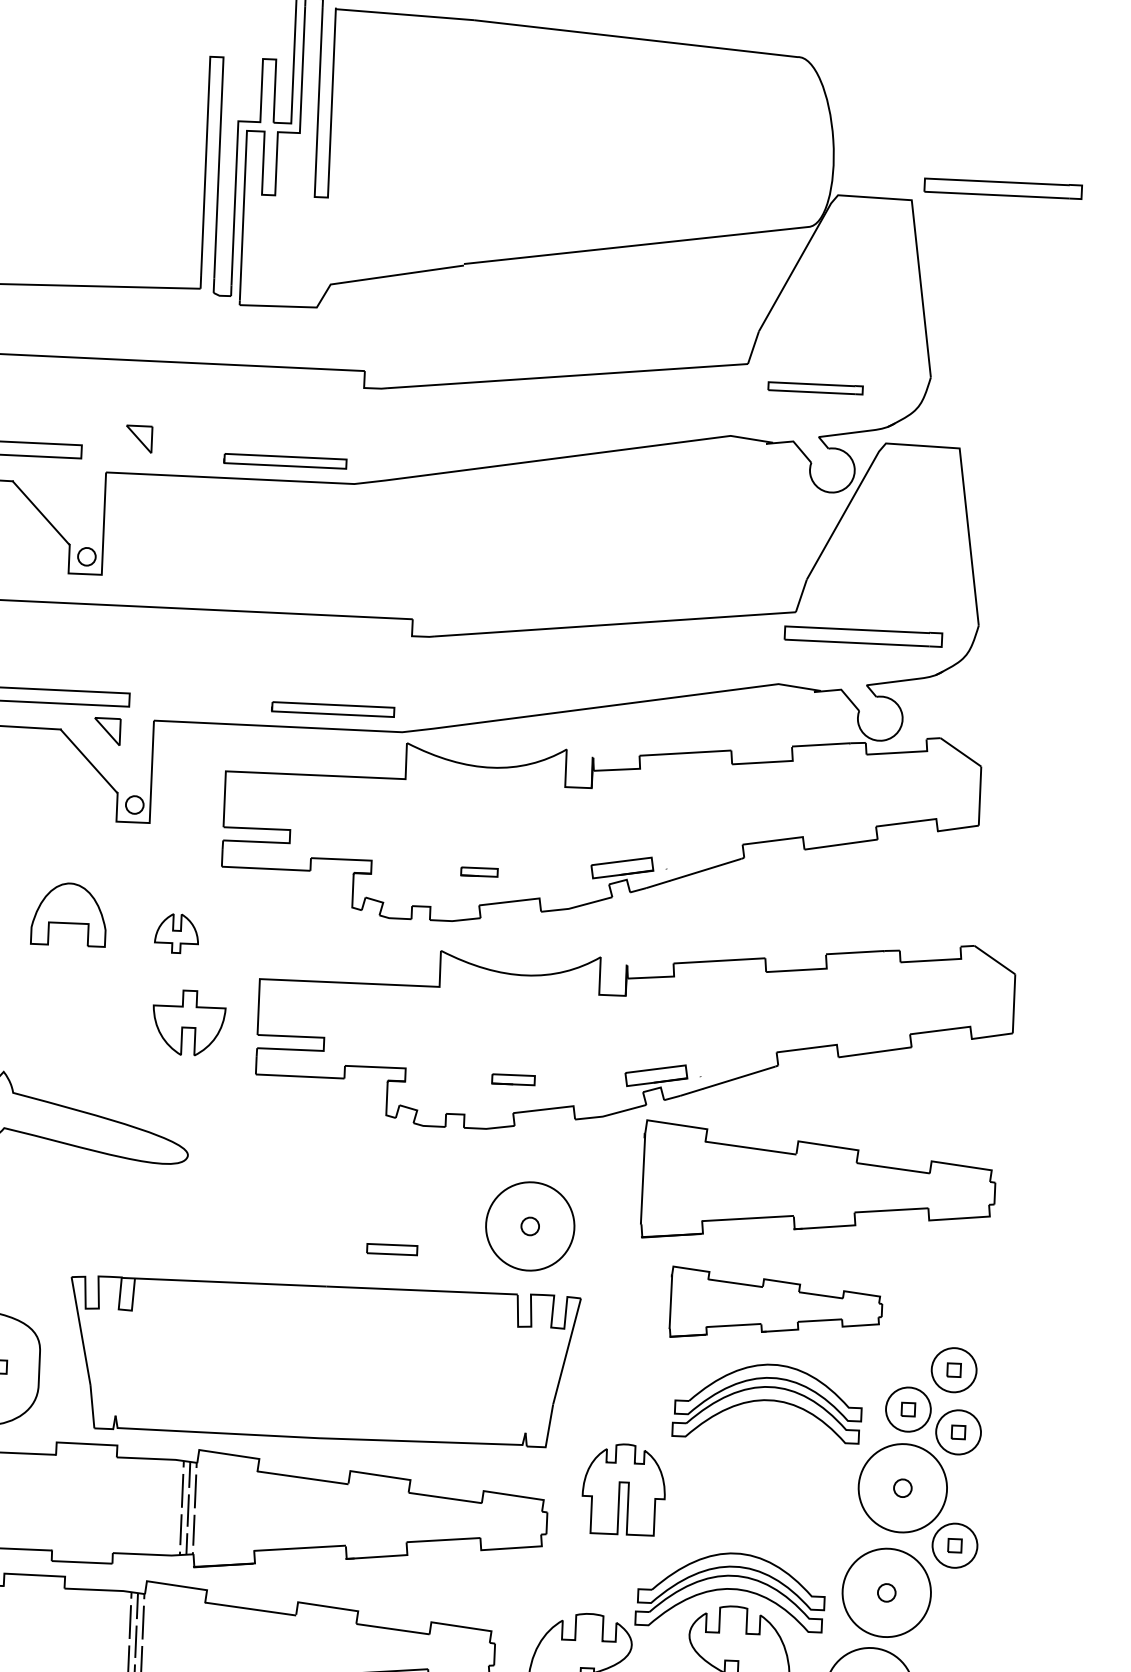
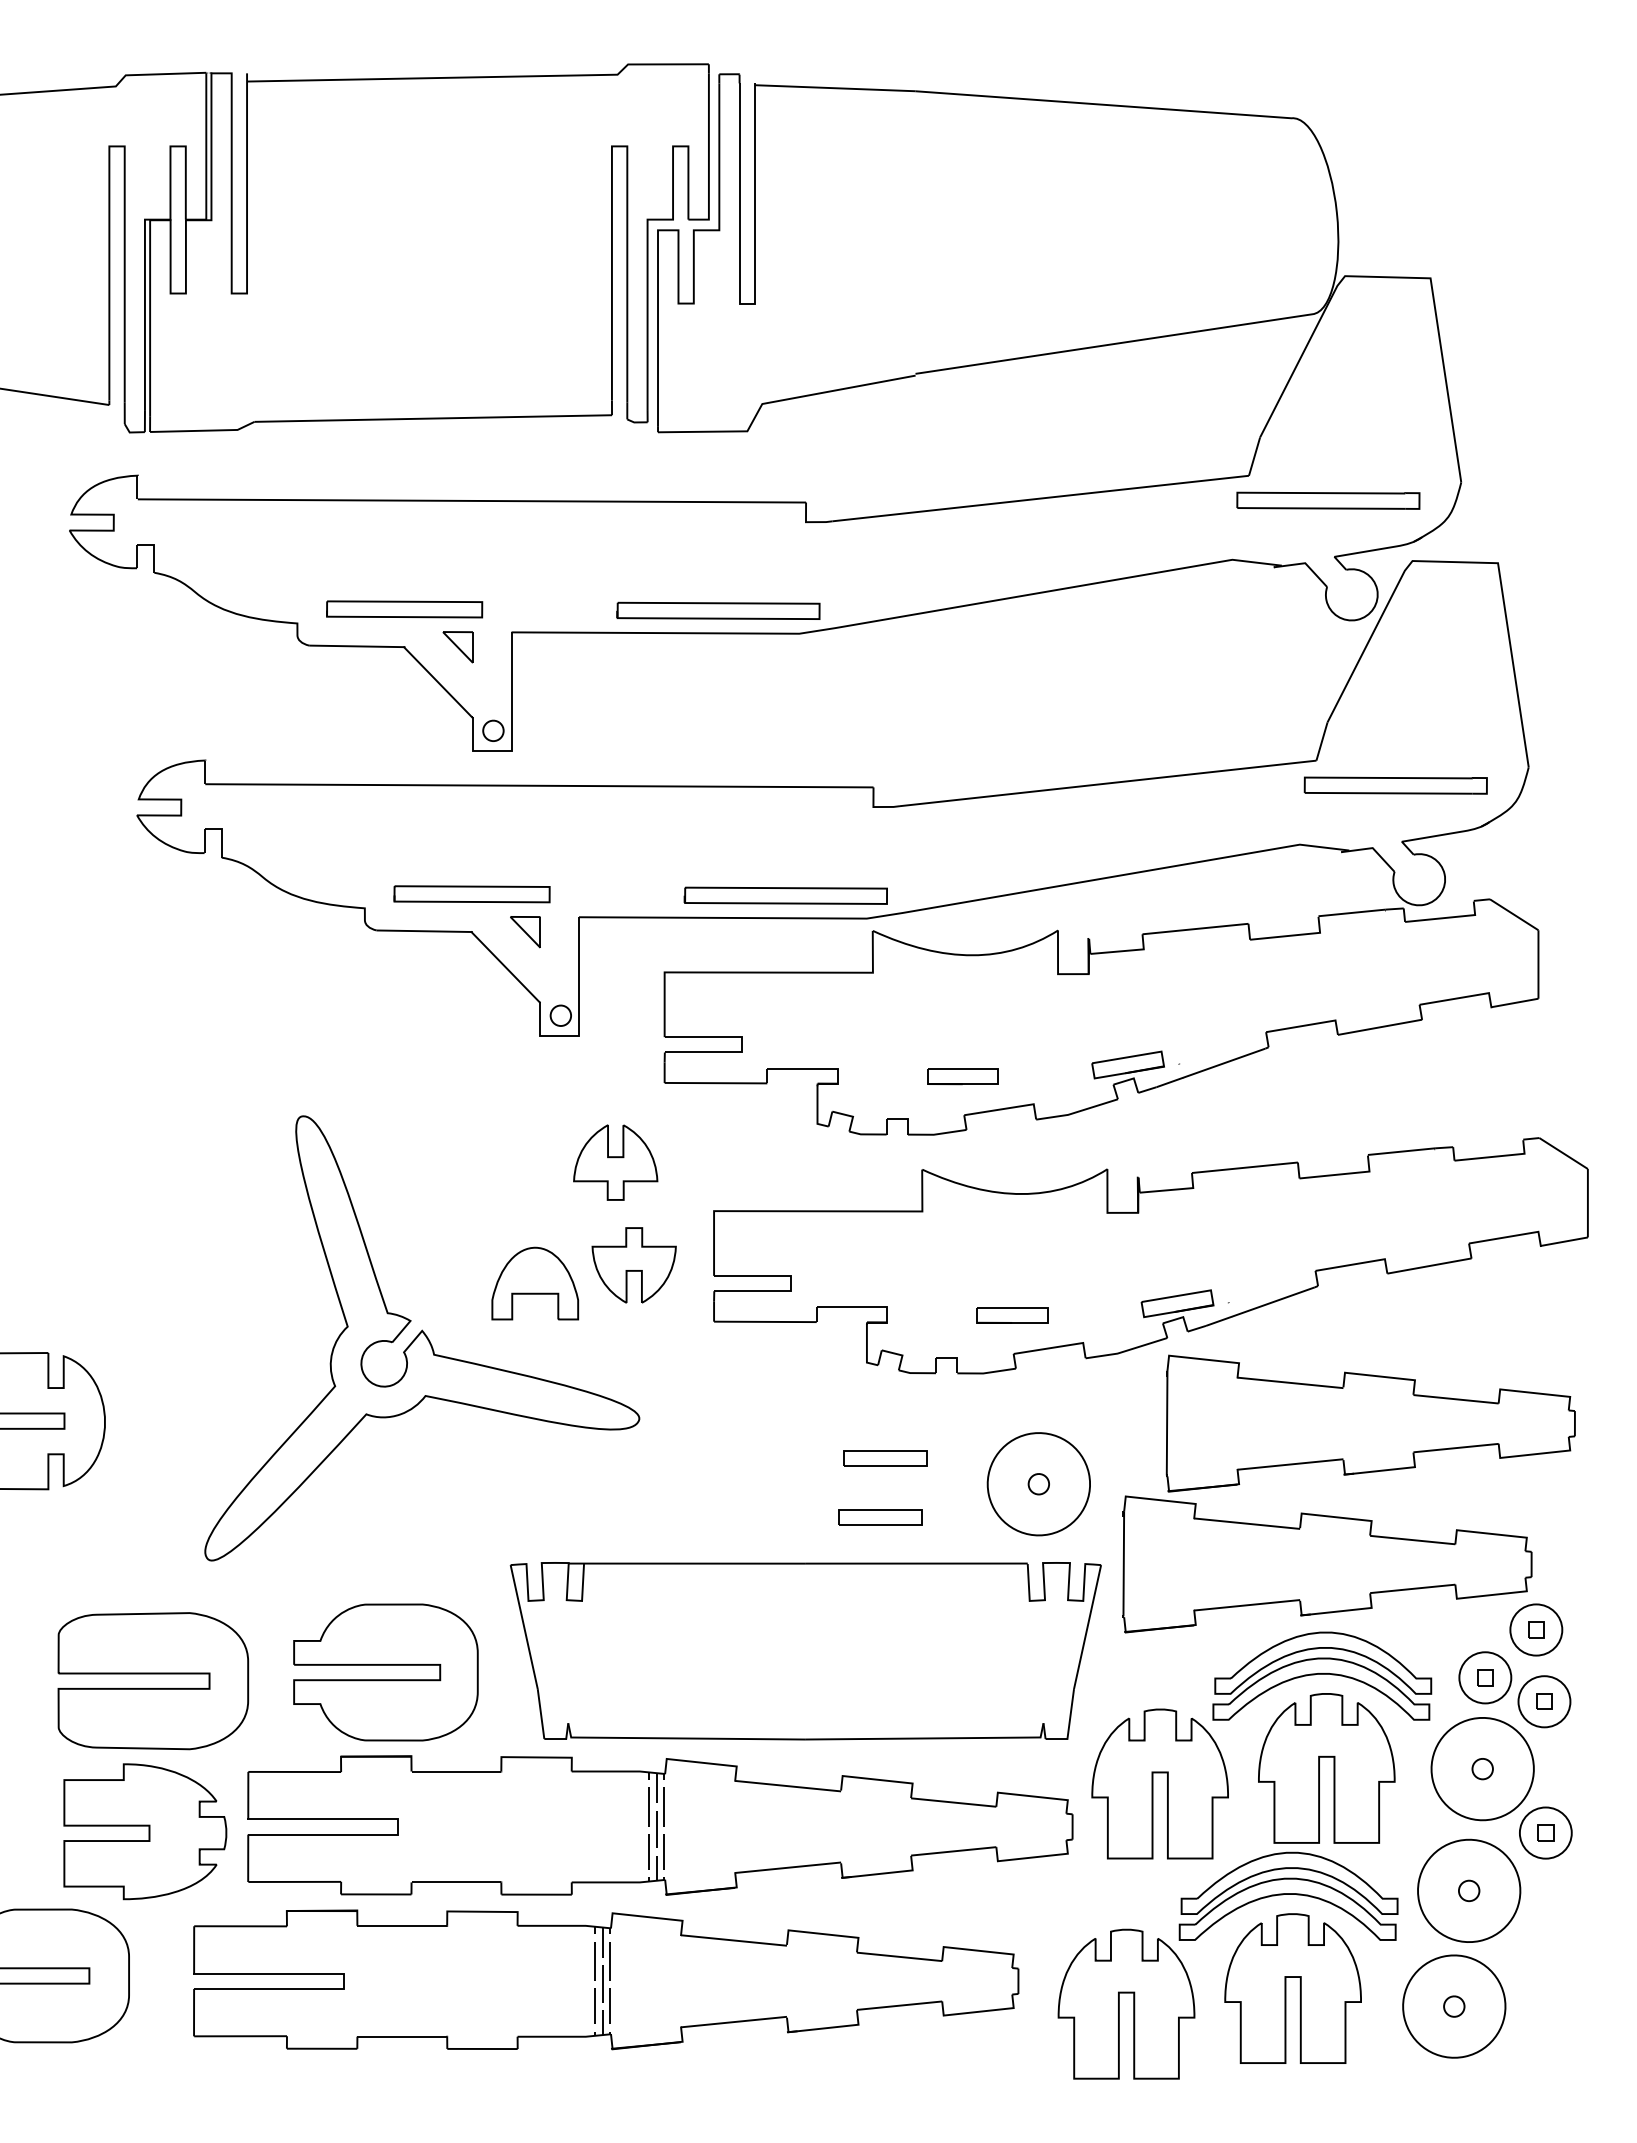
part: (1002, 188) -> (1535, 260), removed
part: (815, 388) -> (1328, 500), size x1.67
part: (138, 439) -> (457, 647), moved
part: (285, 461) -> (718, 610), size x1.43
part: (332, 709) -> (785, 895), size x1.43
part: (479, 871) -> (962, 1076), size x1.67
part: (69, 914) -> (535, 1283), moved
part: (176, 933) -> (615, 1162), size x1.67
part: (513, 1079) -> (1012, 1315), size x1.43
part: (398, 1198) -> (885, 1458), added
part: (392, 1249) -> (880, 1517), size x1.43
part: (776, 1306) -> (1327, 1564), size x1.67
part: (762, 1481) -> (1319, 1768), added
part: (623, 1489) -> (1159, 1783), size x1.43

